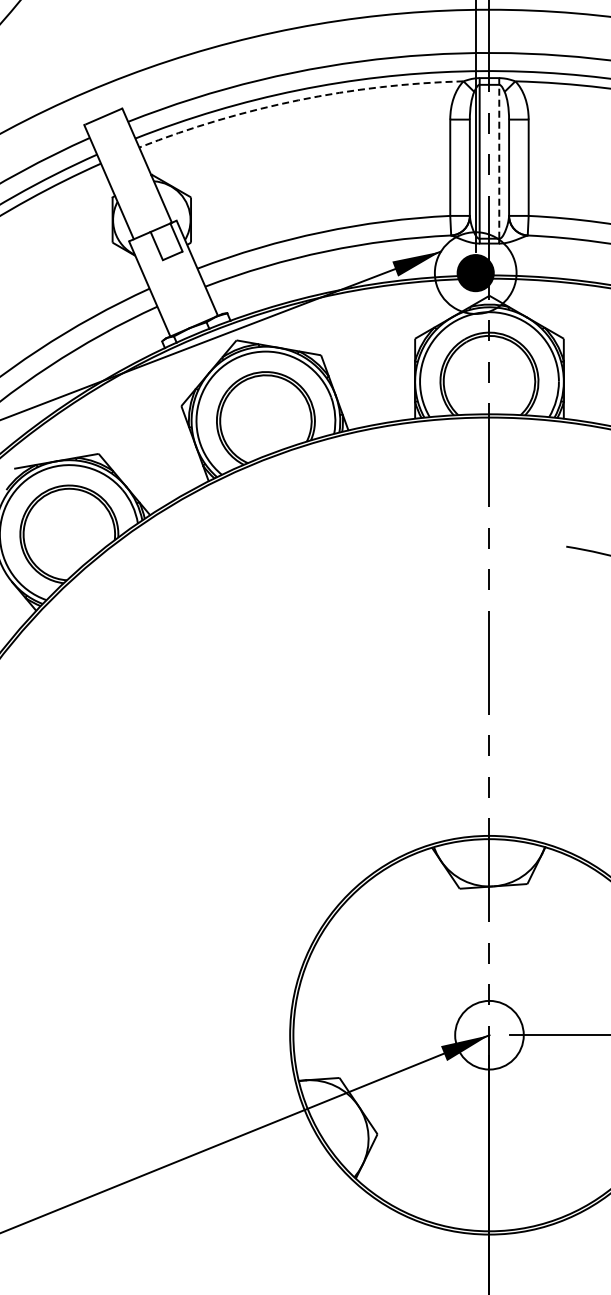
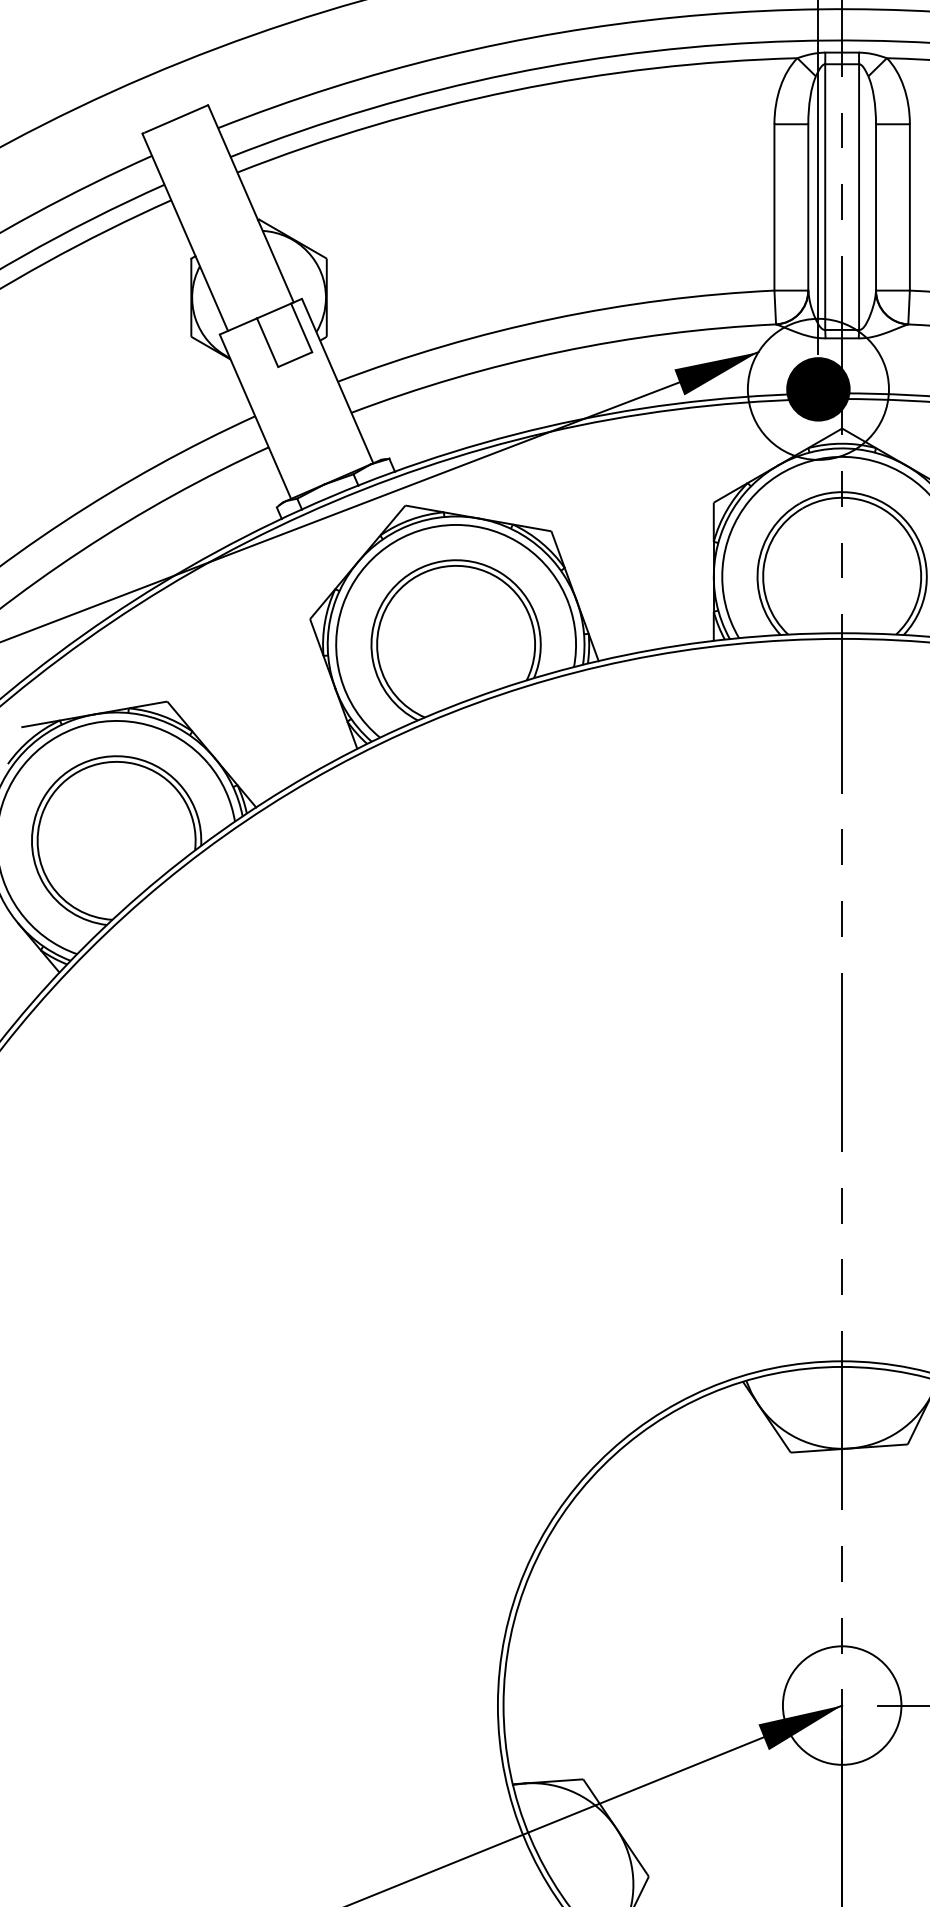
arc: (298, 100) -> (512, 91), dashed -> solid
line: (499, 161) -> (859, 196), dashed -> solid

